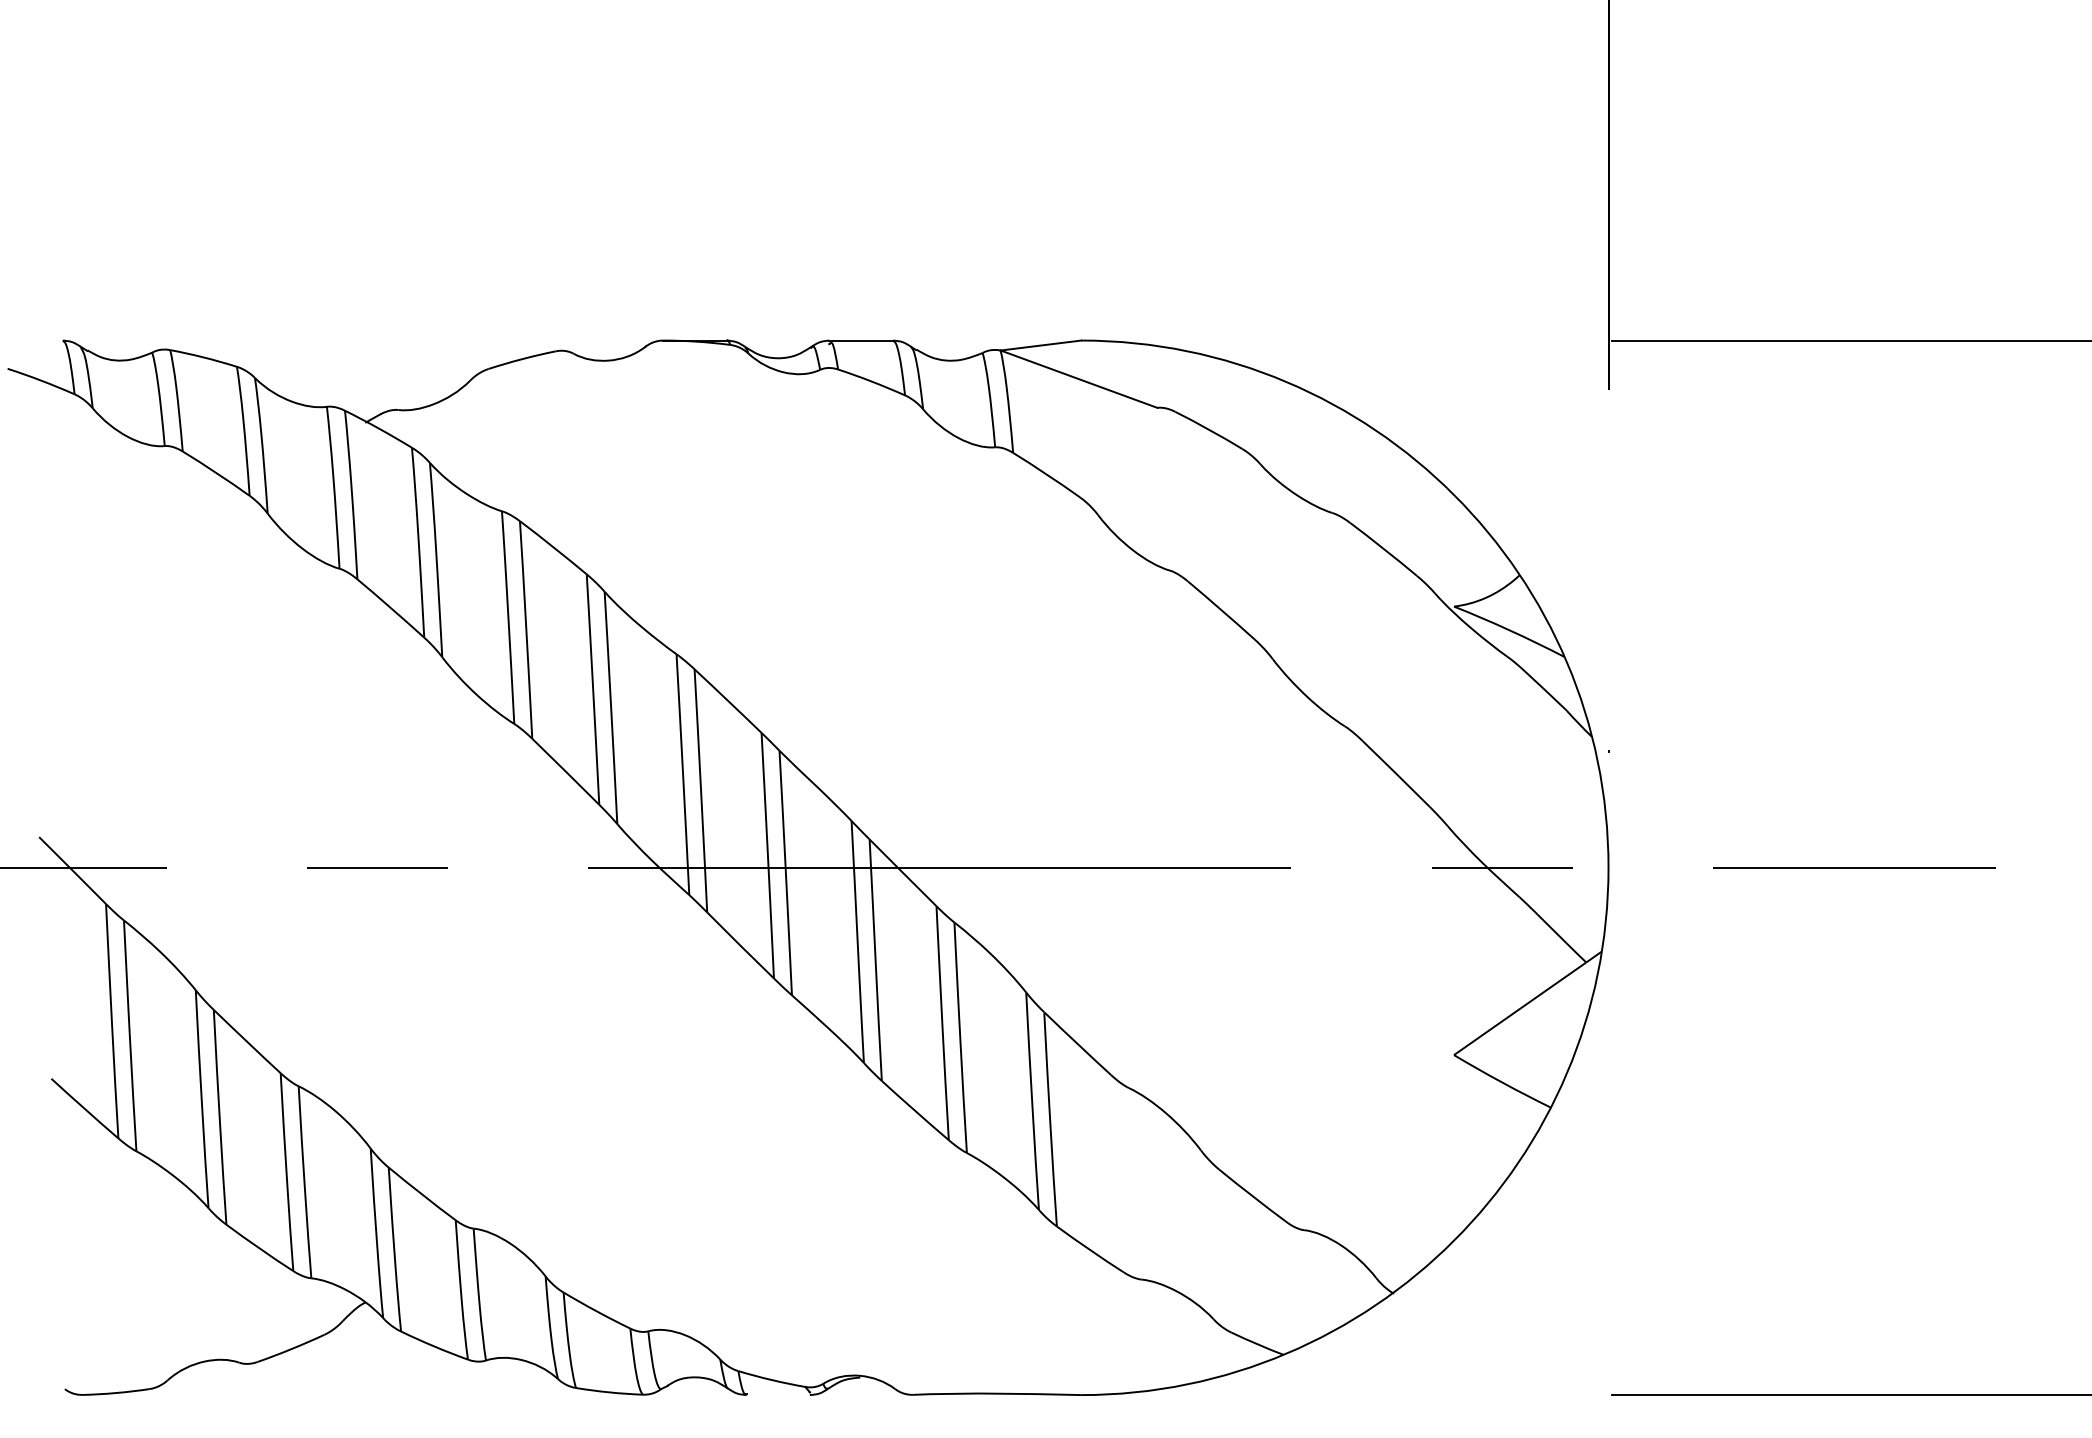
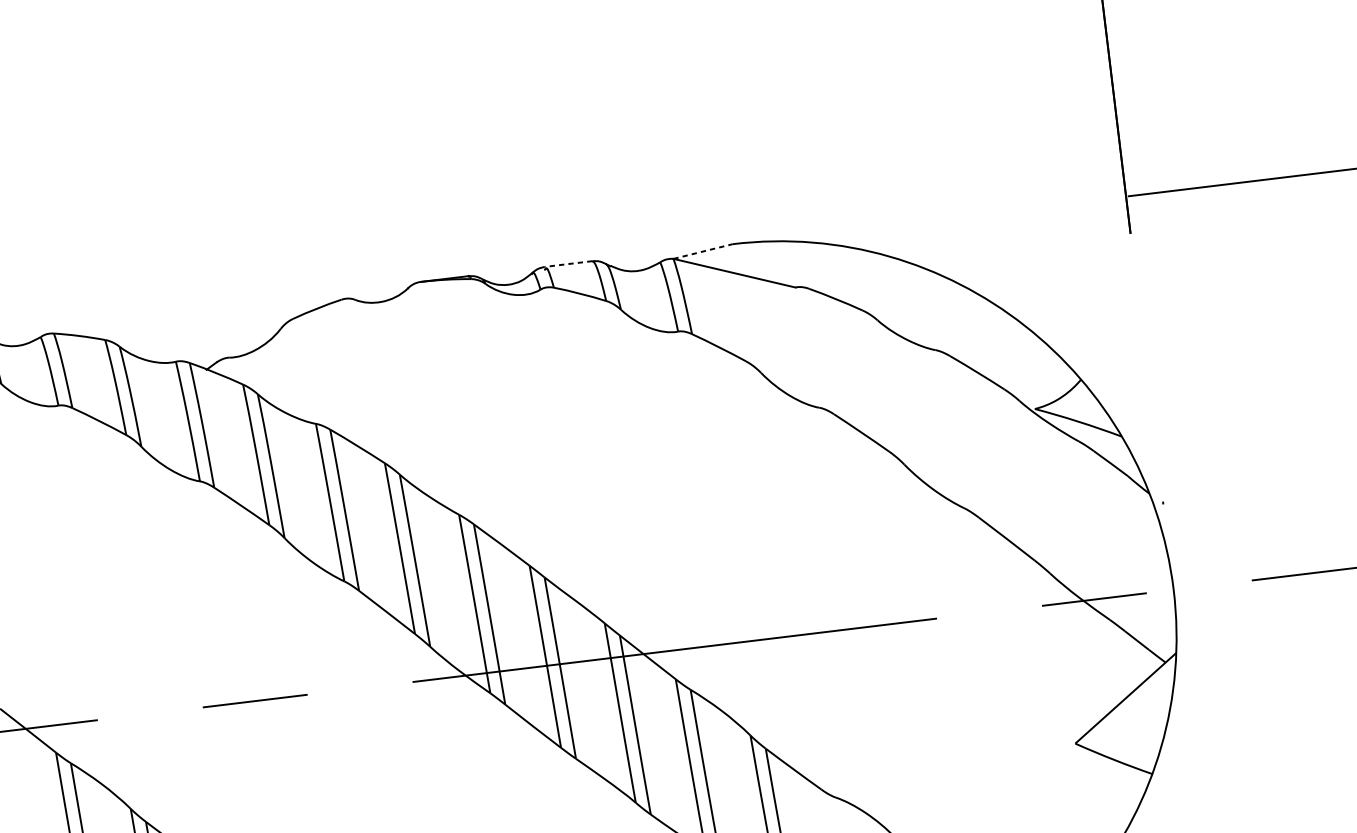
line: (861, 340) -> (568, 263), solid -> dashed
line: (1040, 345) -> (702, 251), solid -> dashed

